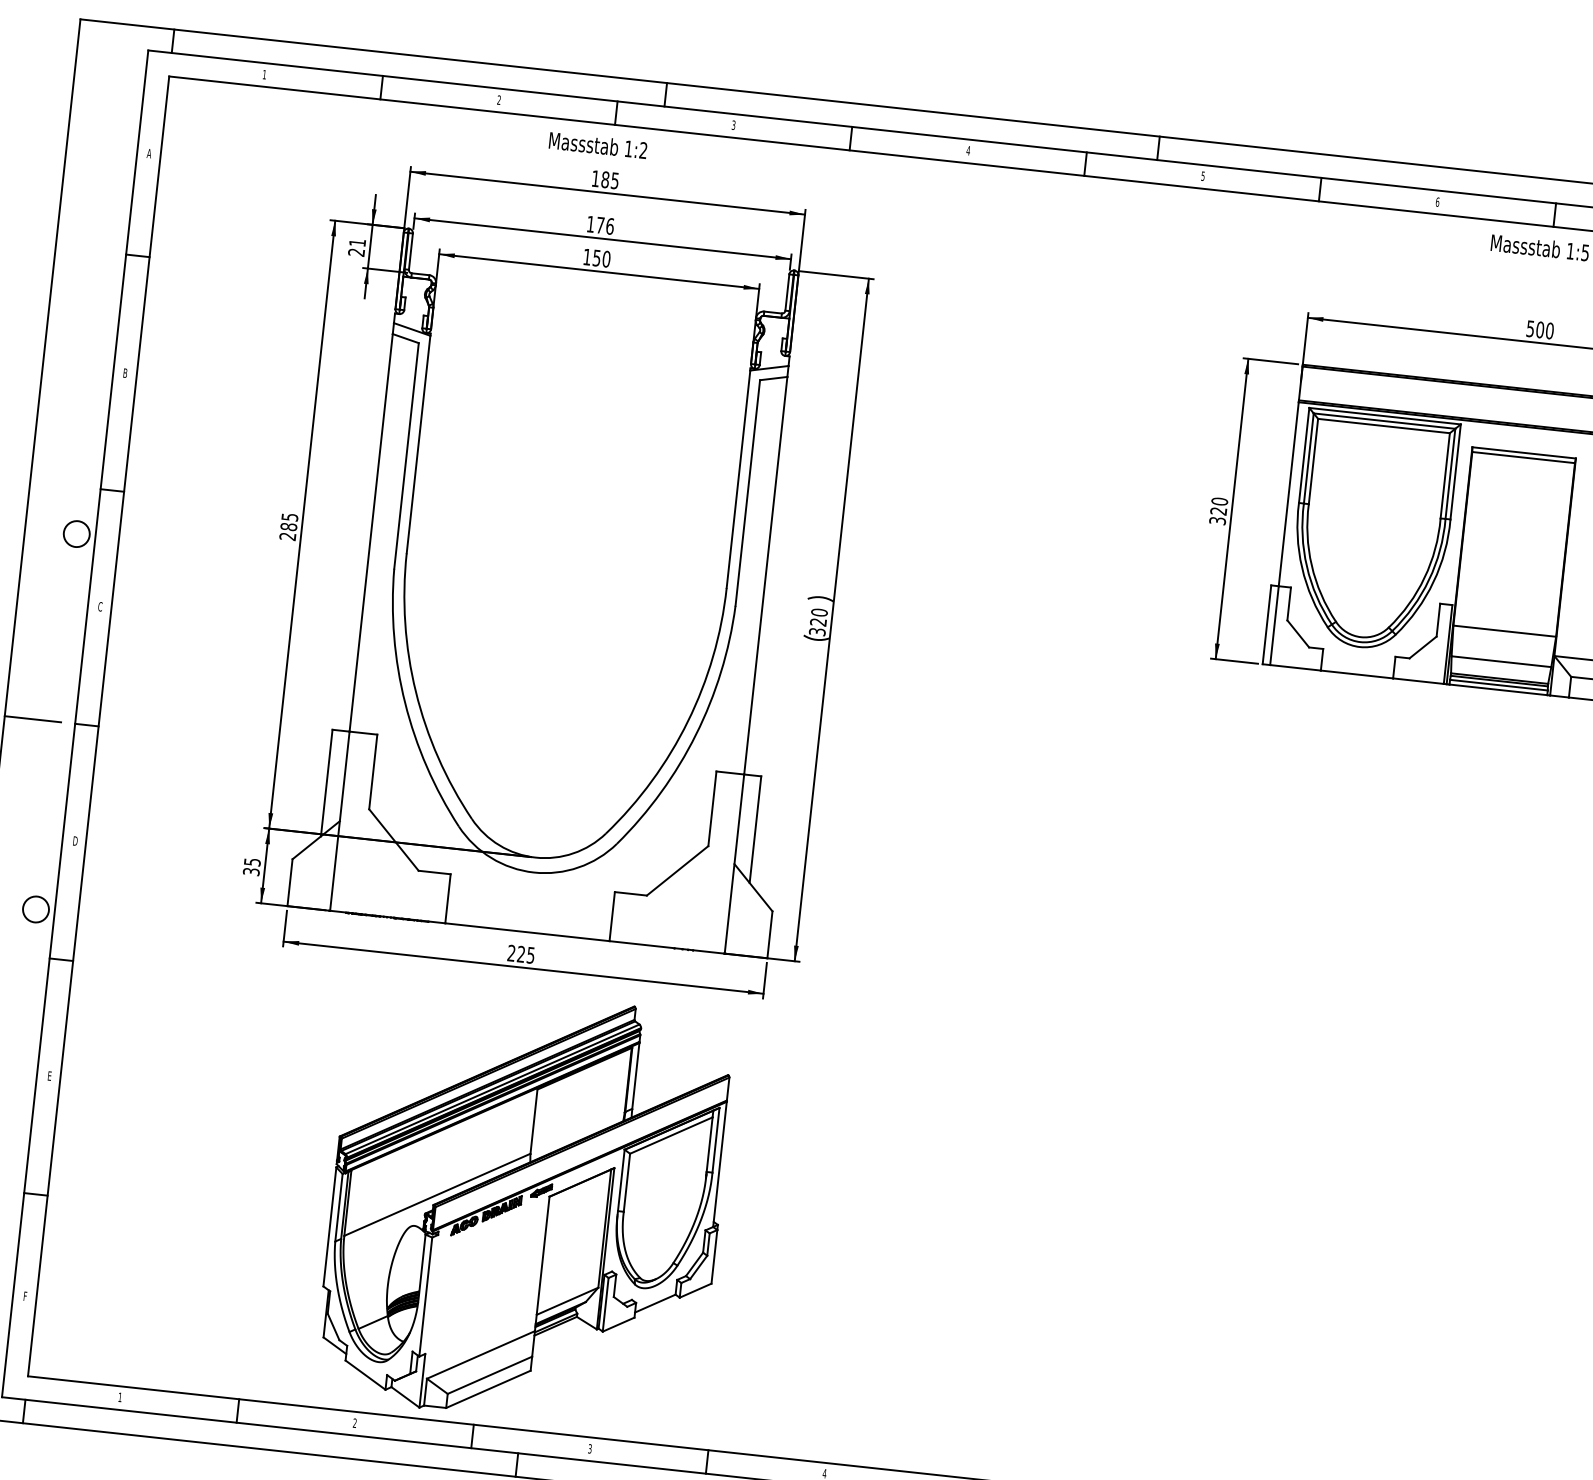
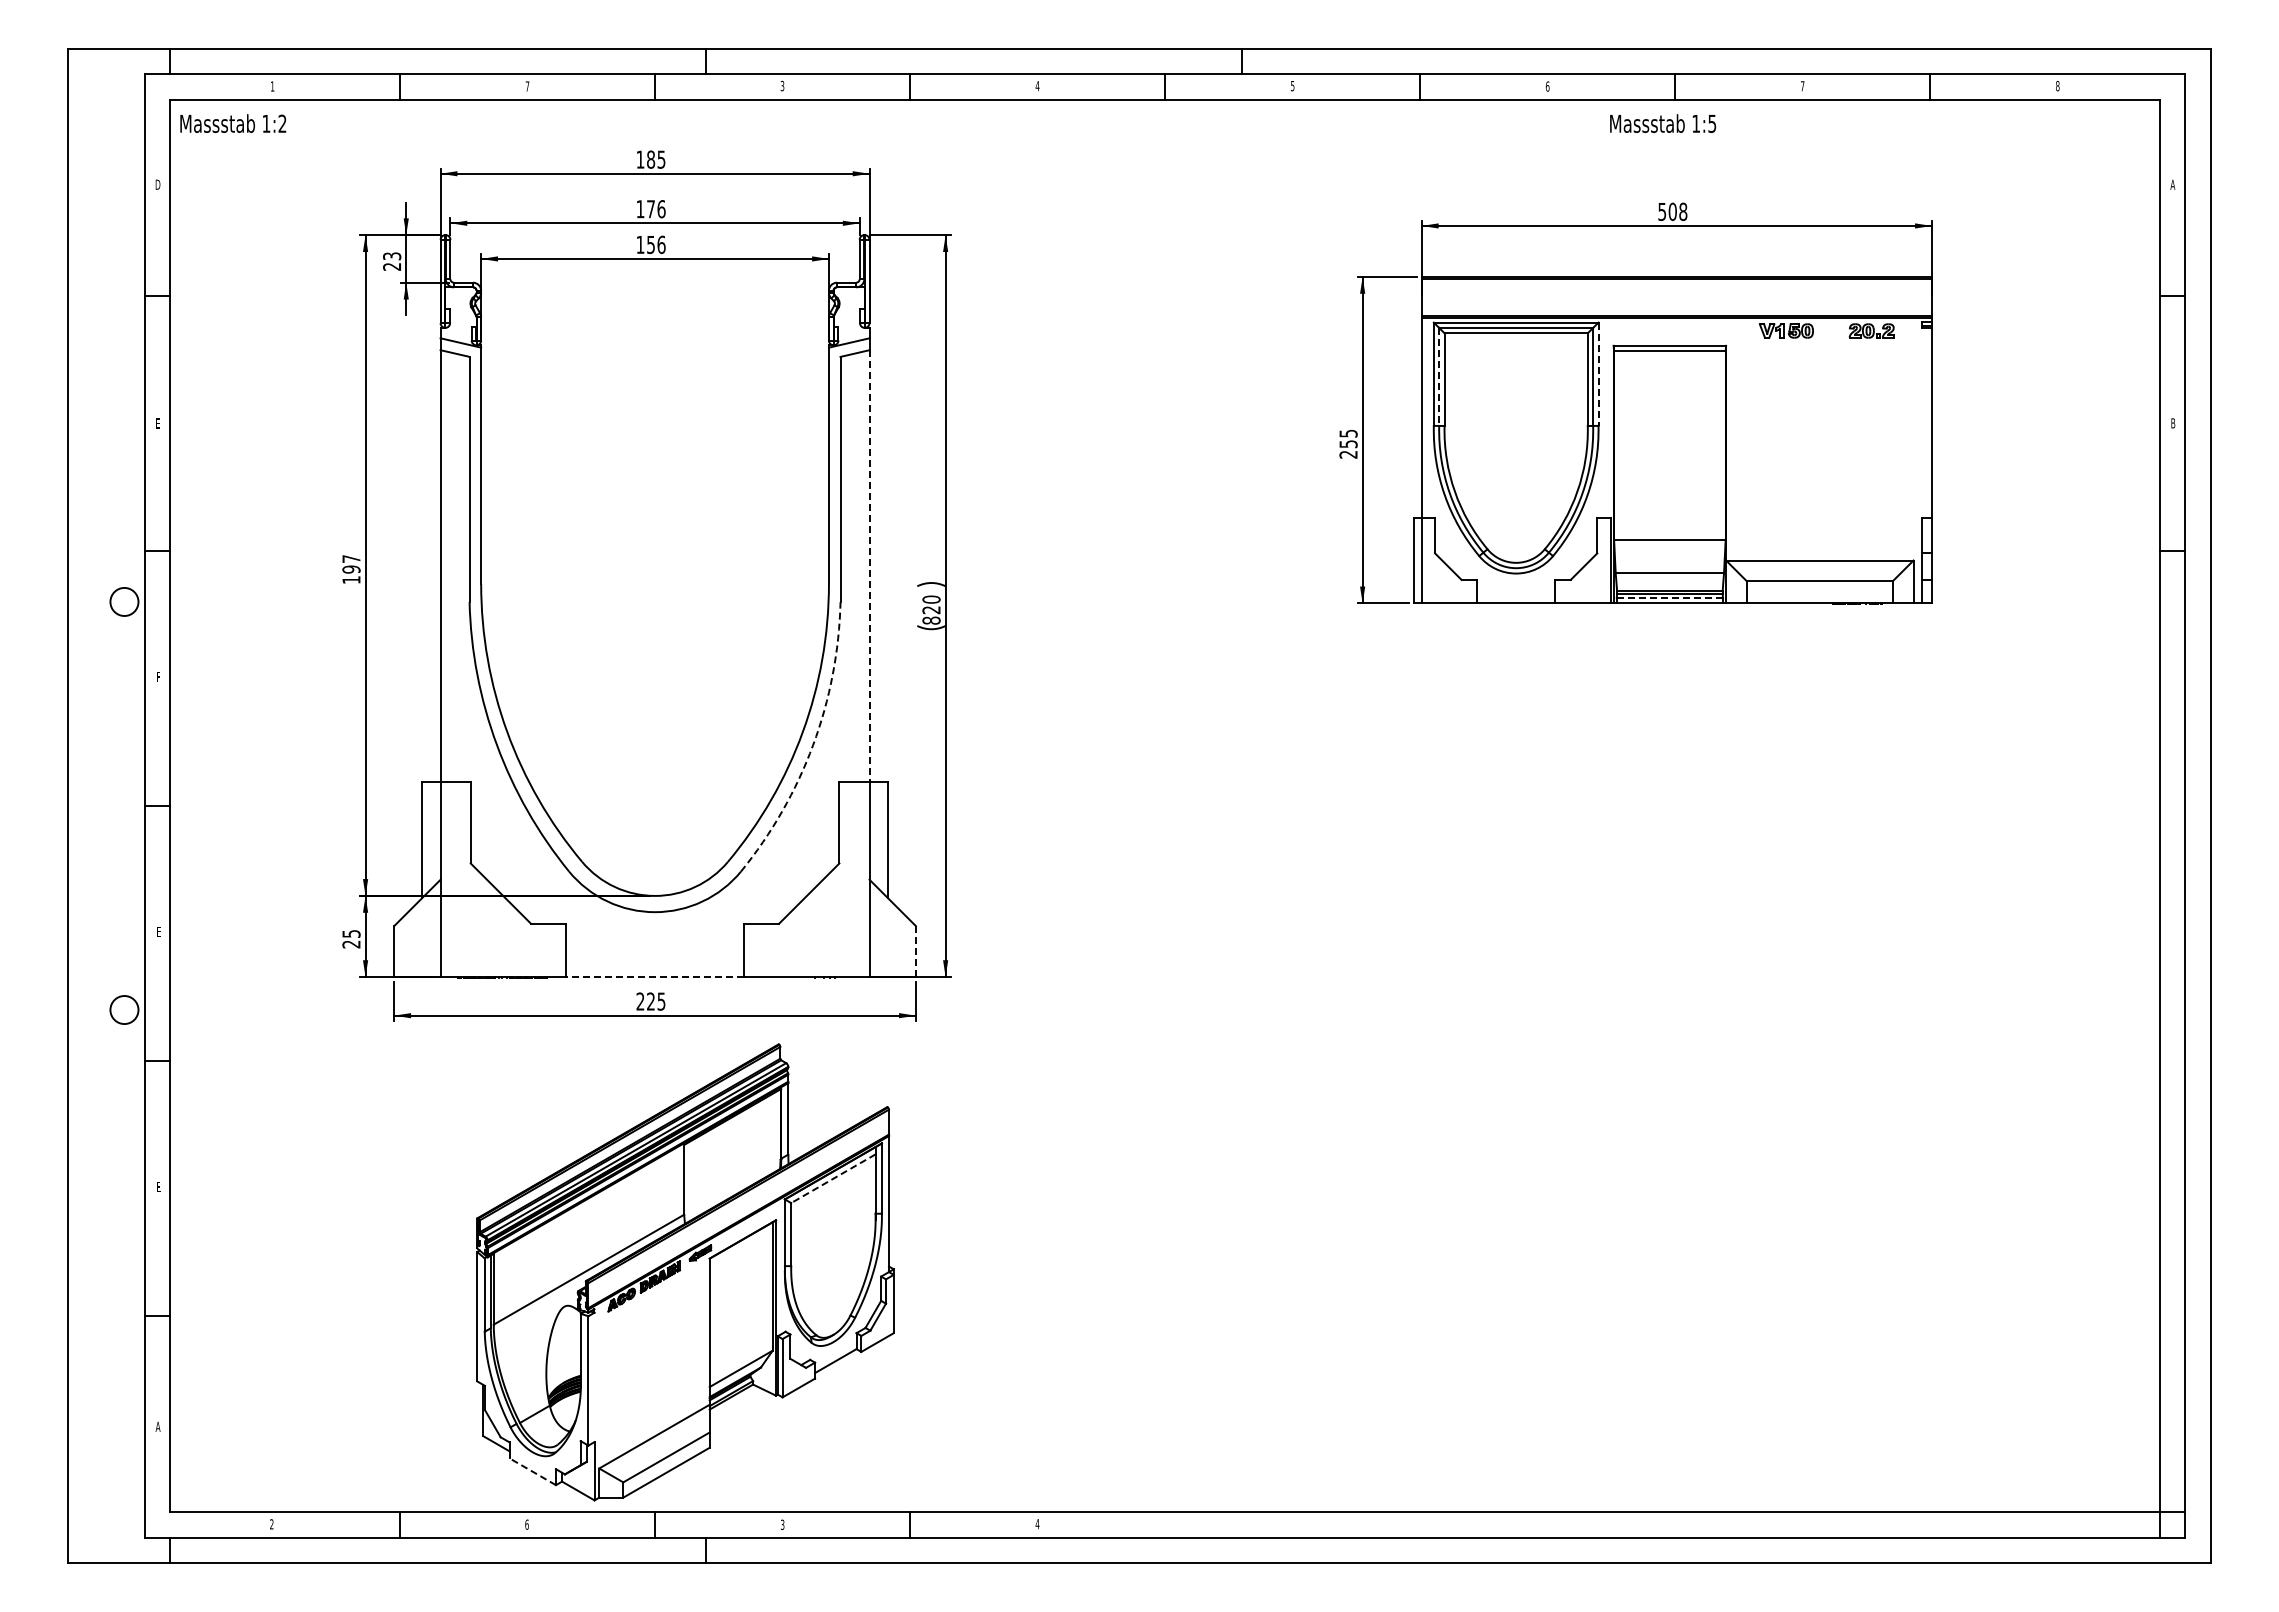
text: (499, 100) -> (527, 86), 2 -> 7
text: (598, 145) -> (233, 123), moved
text: (148, 153) -> (157, 184), A -> D
text: (357, 243) -> (392, 256), 21 -> 23
text: (606, 258) -> (661, 244), 150 -> 156
text: (1550, 330) -> (1683, 211), 500 -> 508
text: (125, 373) -> (157, 423), B -> E
line: (1309, 458) -> (1439, 376), solid -> dashed
line: (1455, 472) -> (1598, 374), solid -> dashed
text: (1218, 510) -> (1348, 443), 320 -> 255
text: (288, 526) -> (351, 569), 285 -> 197
line: (765, 575) -> (869, 566), solid -> dashed
text: (100, 606) -> (158, 677), C -> F
text: (817, 631) -> (931, 620), 320 -> 820
line: (1499, 685) -> (1670, 598), solid -> dashed
line: (32, 719) -> (98, 806), removed
arc: (696, 735) -> (813, 745), solid -> dashed
text: (75, 840) -> (158, 931), D -> E
text: (251, 871) -> (351, 944), 35 -> 25
line: (526, 932) -> (654, 977), solid -> dashed
line: (769, 934) -> (915, 951), solid -> dashed
line: (671, 1135) -> (833, 1178), solid -> dashed
text: (24, 1295) -> (157, 1426), F -> A
line: (365, 1374) -> (532, 1471), solid -> dashed
text: (119, 1397) -> (271, 1524), 1 -> 2
text: (354, 1422) -> (526, 1524), 2 -> 6

